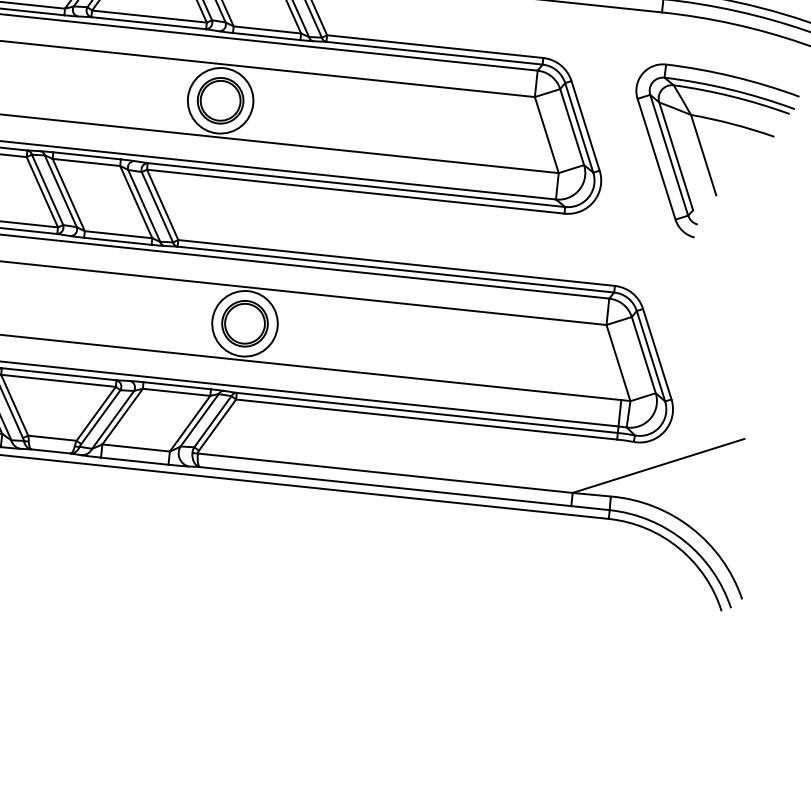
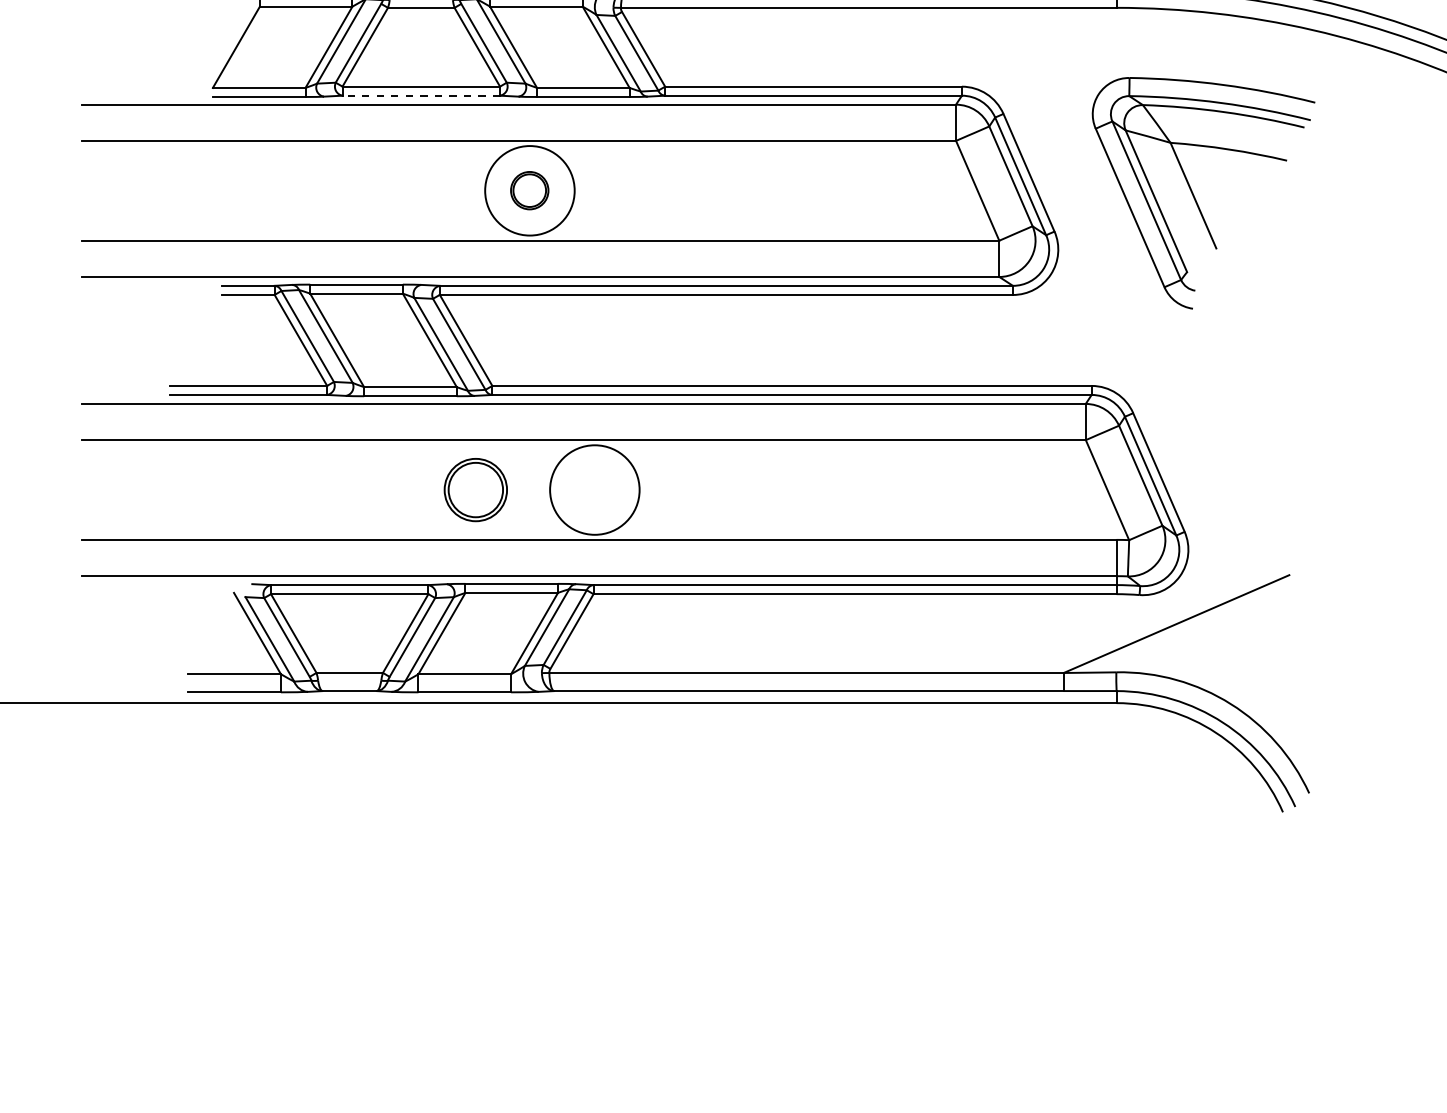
line: (148, 23) -> (421, 95), solid -> dashed
part: (220, 100) -> (529, 190), size x0.6
part: (244, 324) -> (475, 490), moved

